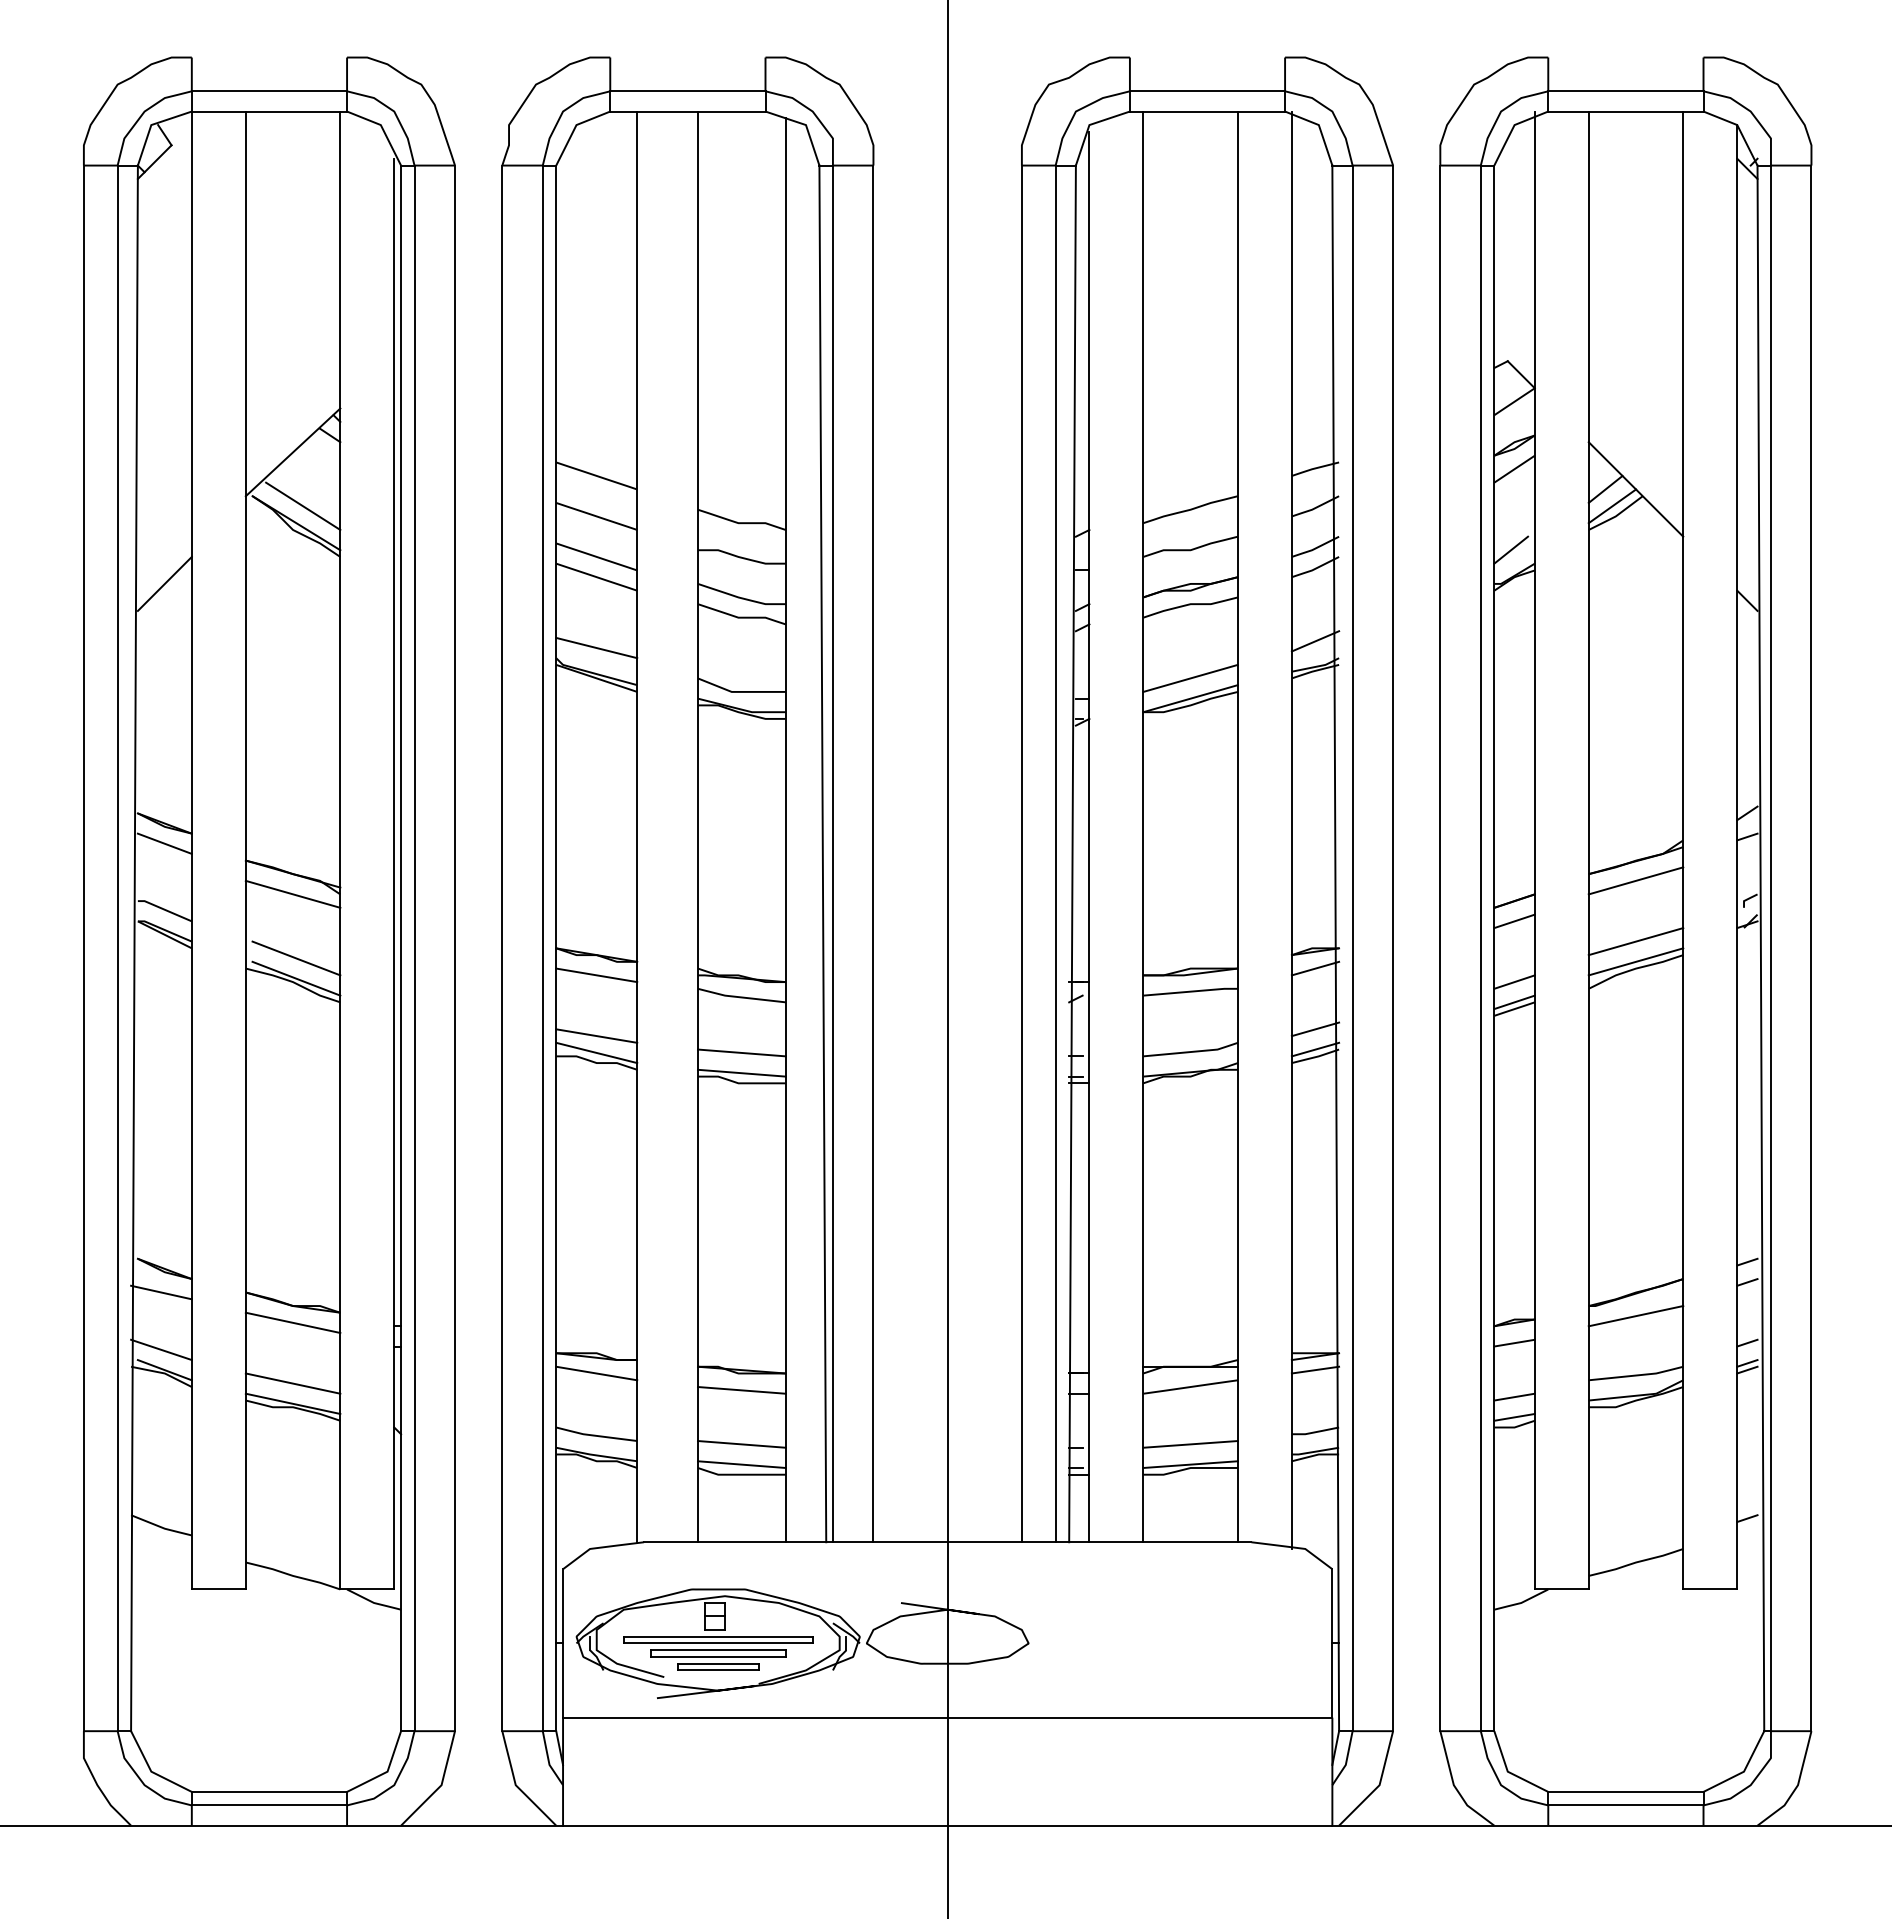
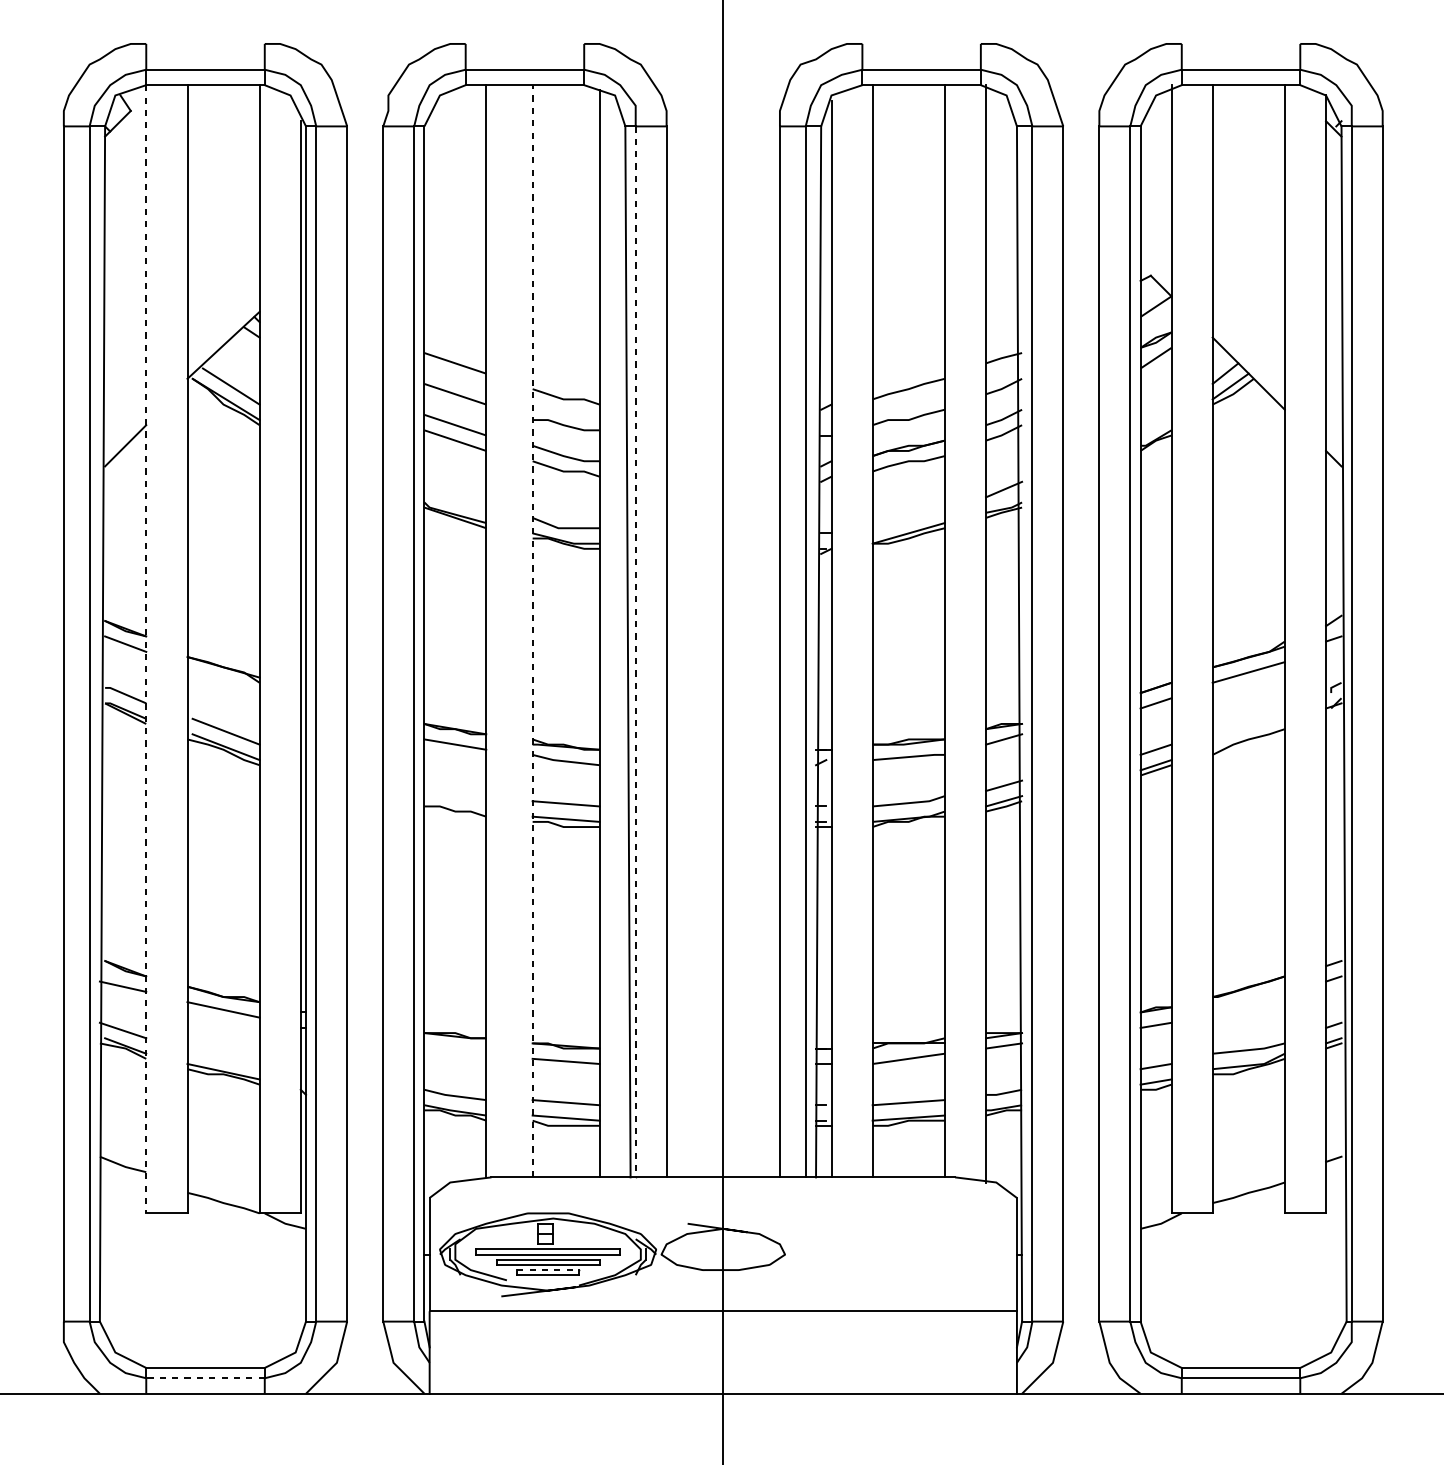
line: (1511, 549) -> (1153, 419), removed
line: (596, 647) -> (455, 494), removed
line: (1190, 677) -> (908, 517), removed
line: (697, 826) -> (532, 630), solid -> dashed
line: (191, 850) -> (146, 649), solid -> dashed
line: (832, 854) -> (635, 652), solid -> dashed
line: (292, 893) -> (223, 682), removed
line: (1635, 941) -> (1248, 718), removed
line: (1635, 961) -> (1248, 734), removed
line: (596, 1035) -> (455, 790), removed
line: (596, 1052) -> (455, 803), removed
line: (1635, 1316) -> (1248, 1005), removed
line: (596, 1373) -> (455, 1048), removed
line: (292, 1383) -> (223, 1056), removed
line: (718, 1663) -> (548, 1269), solid -> dashed
line: (269, 1805) -> (205, 1378), solid -> dashed

